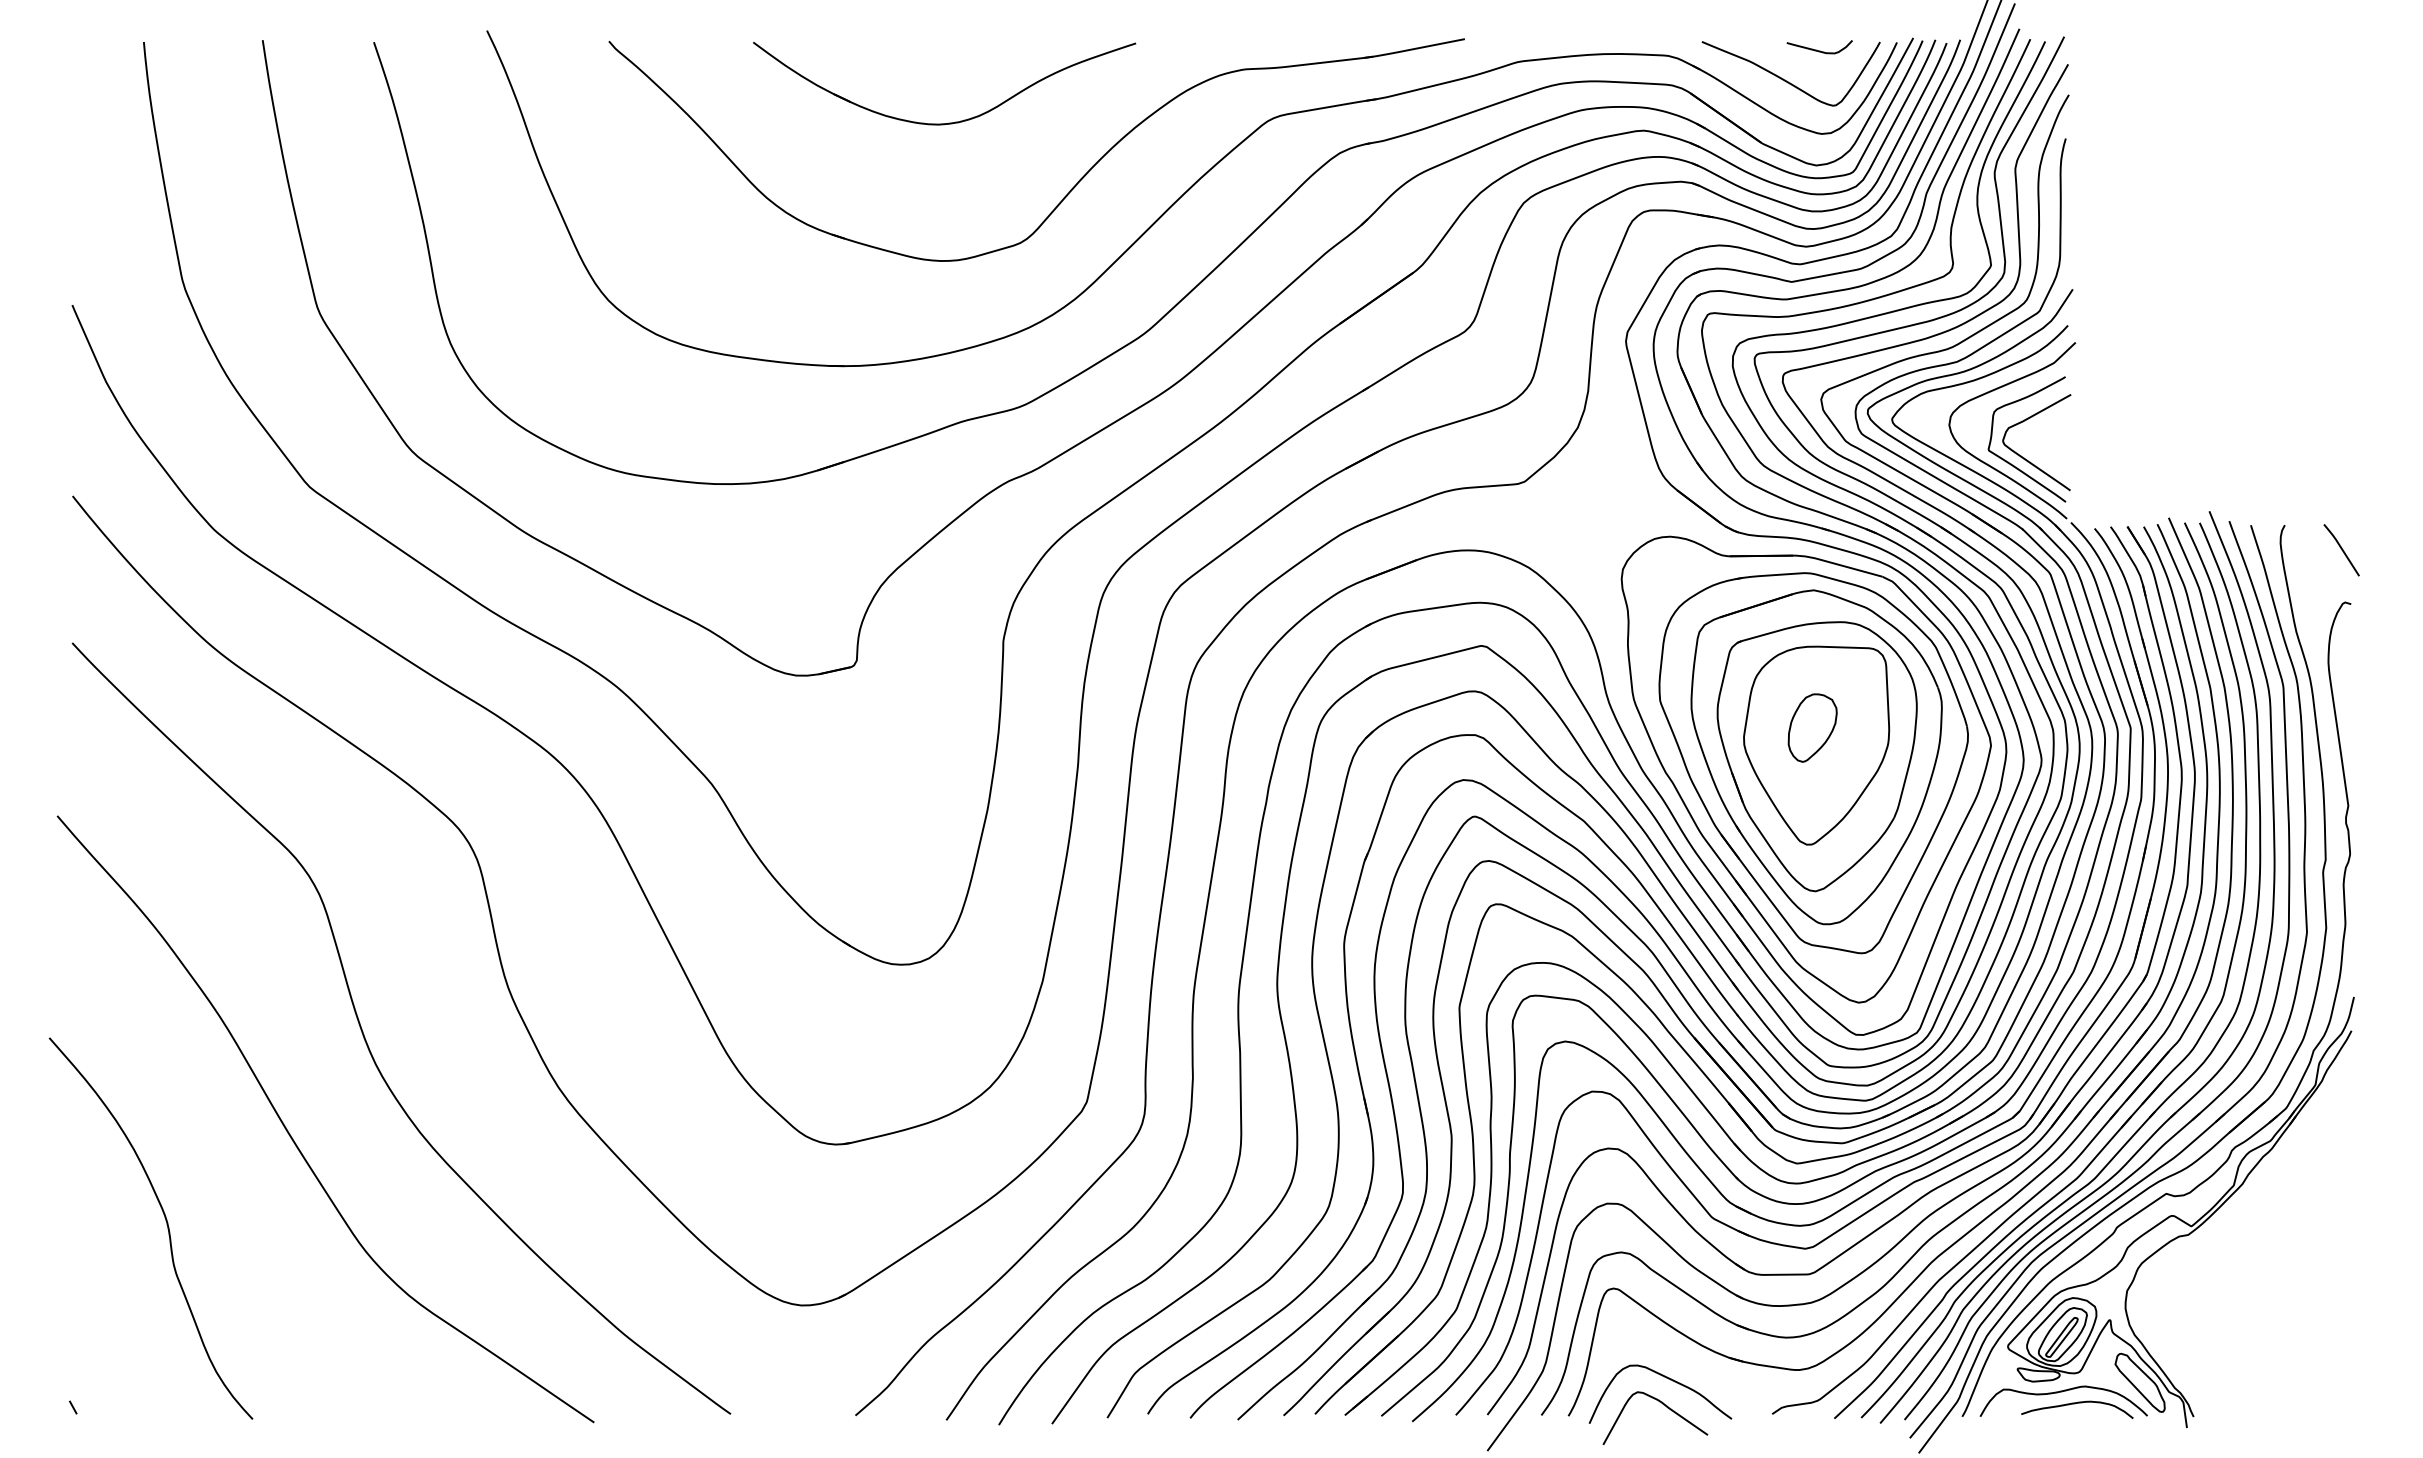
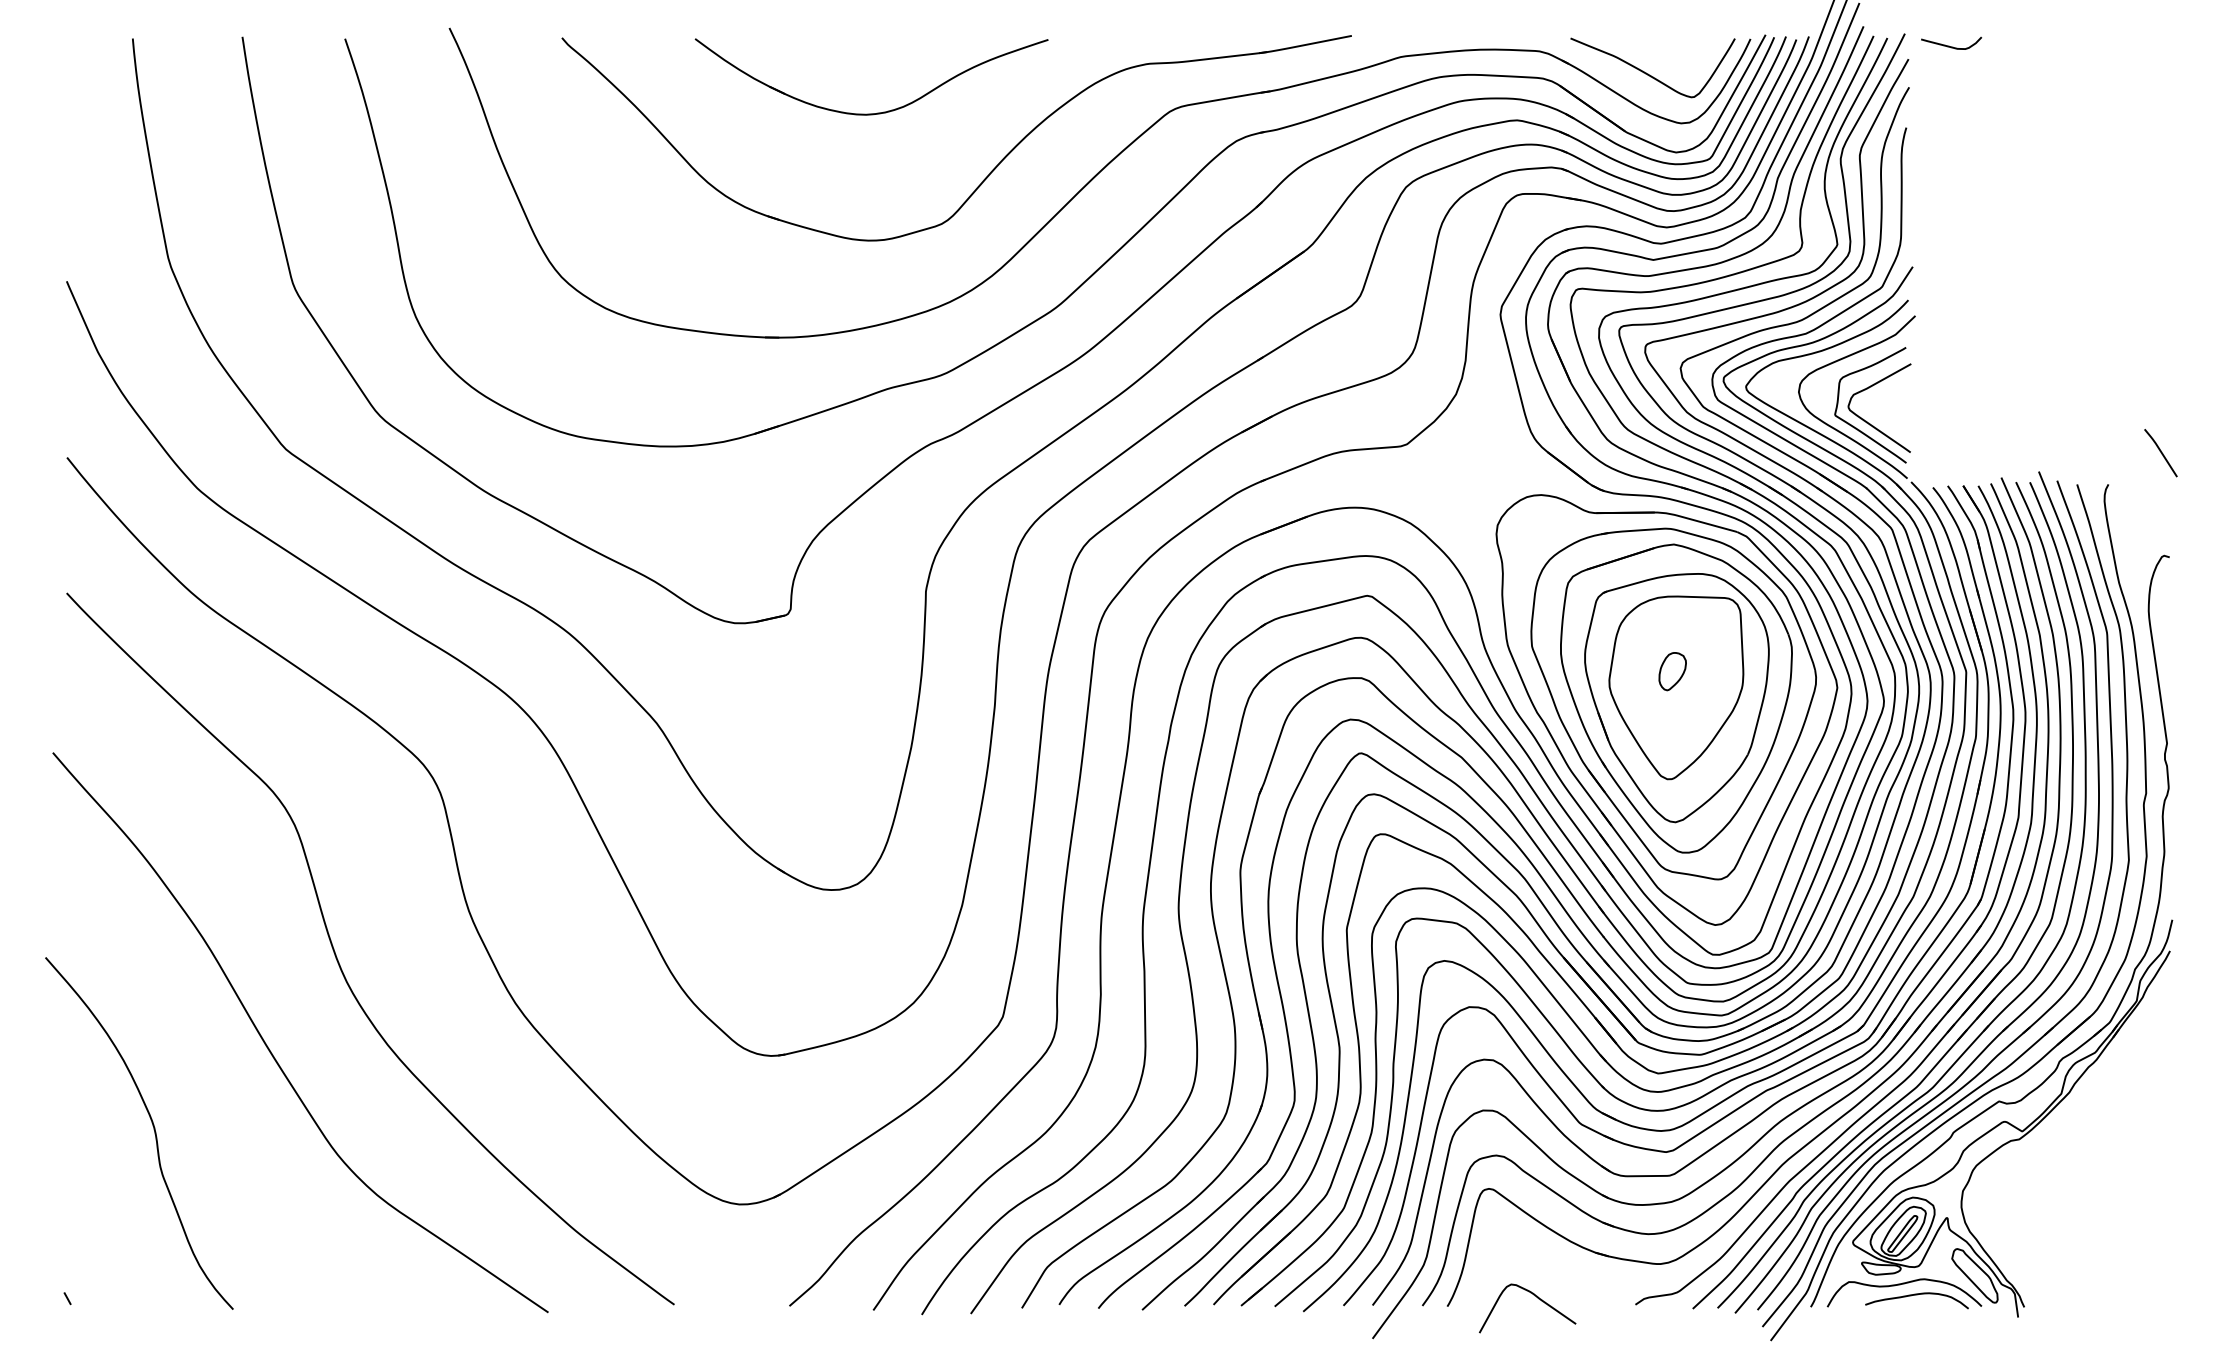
curve: (1819, 50) -> (1951, 46), moved
curve: (2341, 550) -> (2160, 453), moved
part: (1812, 727) -> (1672, 671), size x0.6
curve: (1668, 1379) -> (1539, 1272), removed

